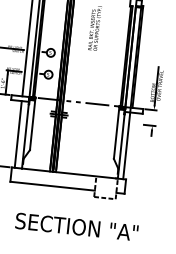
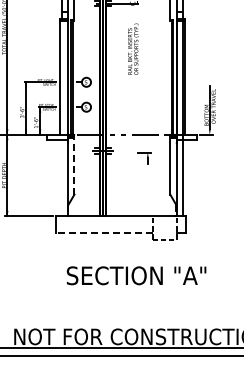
line: (32, 123) -> (74, 164), solid -> dashed
part: (149, 130) -> (144, 158), moved
line: (18, 134) -> (59, 178), removed
line: (51, 186) -> (103, 232), solid -> dashed

